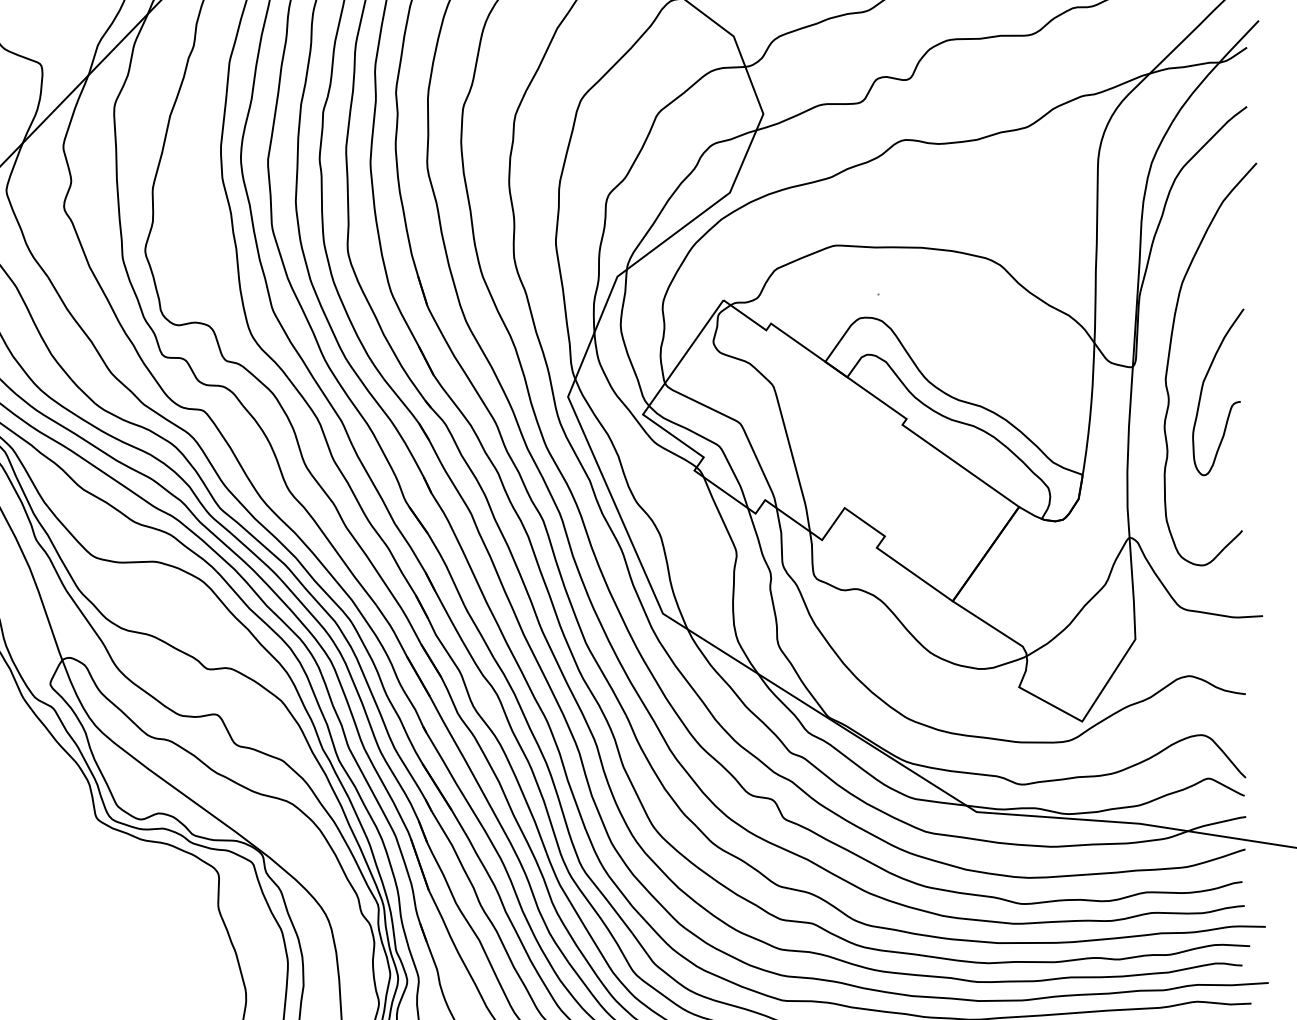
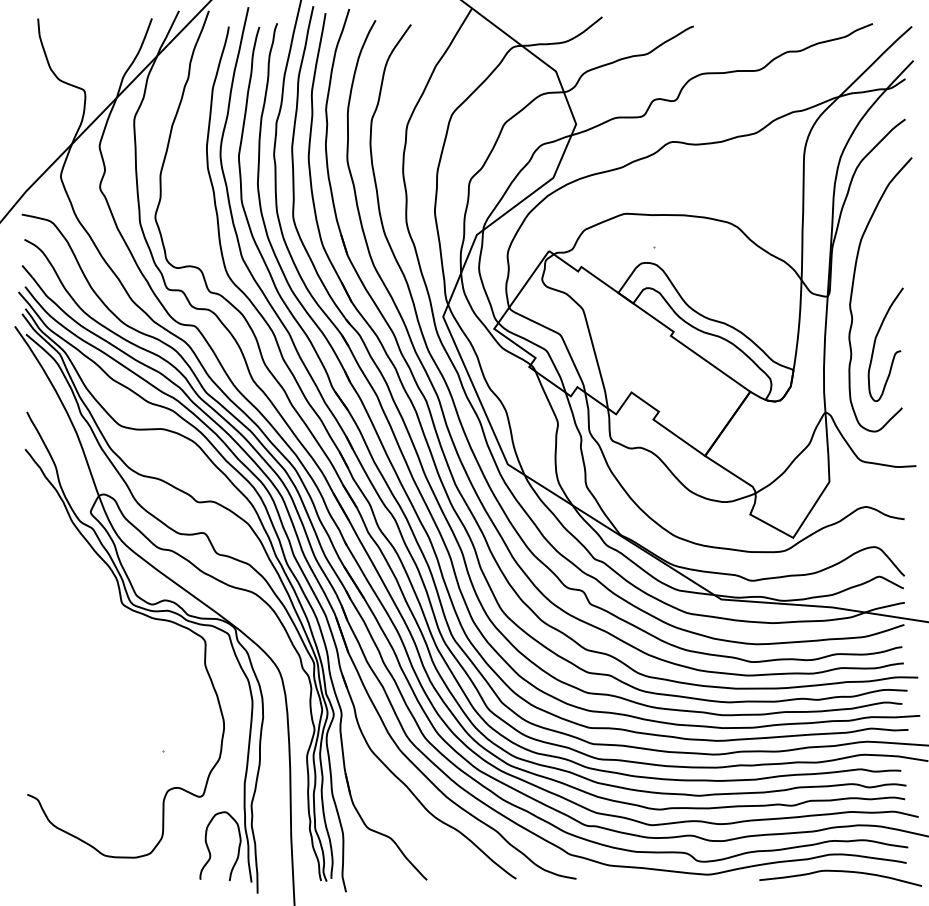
curve: (1203, 391) -> (875, 344), moved

